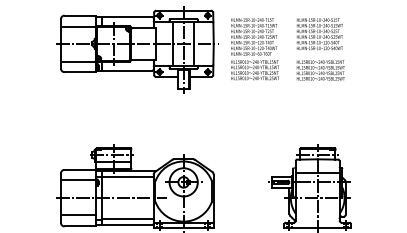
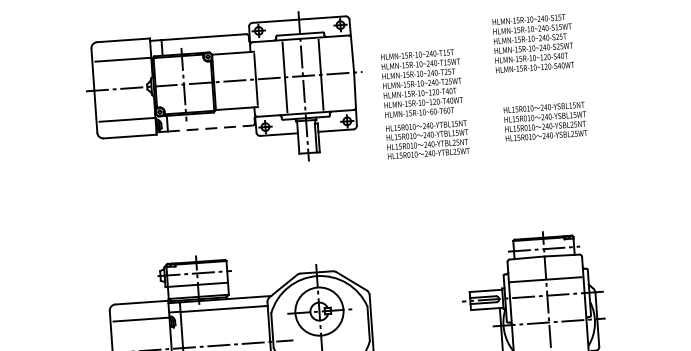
text: (254, 49) -> (424, 104), moved
line: (127, 70) -> (210, 128), solid -> dashed
text: (320, 70) -> (545, 121), moved

